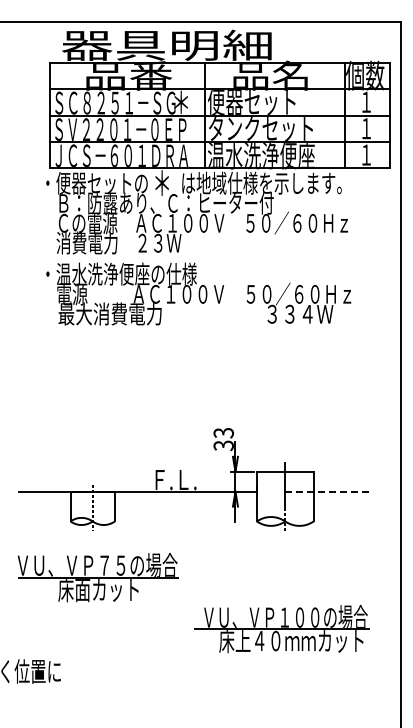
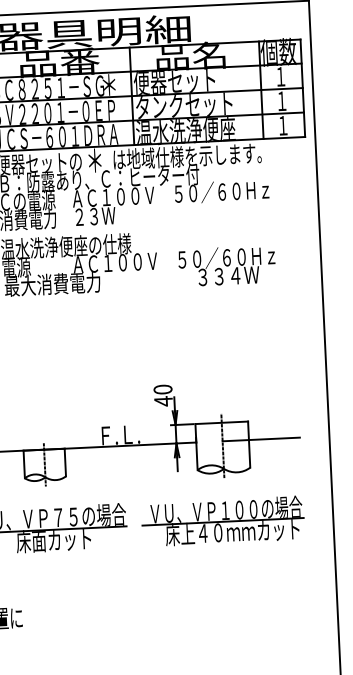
text: (223, 439) -> (163, 395), 33 -> 40
line: (326, 491) -> (260, 439), dashed -> solid
part: (281, 628) -> (222, 520), moved

